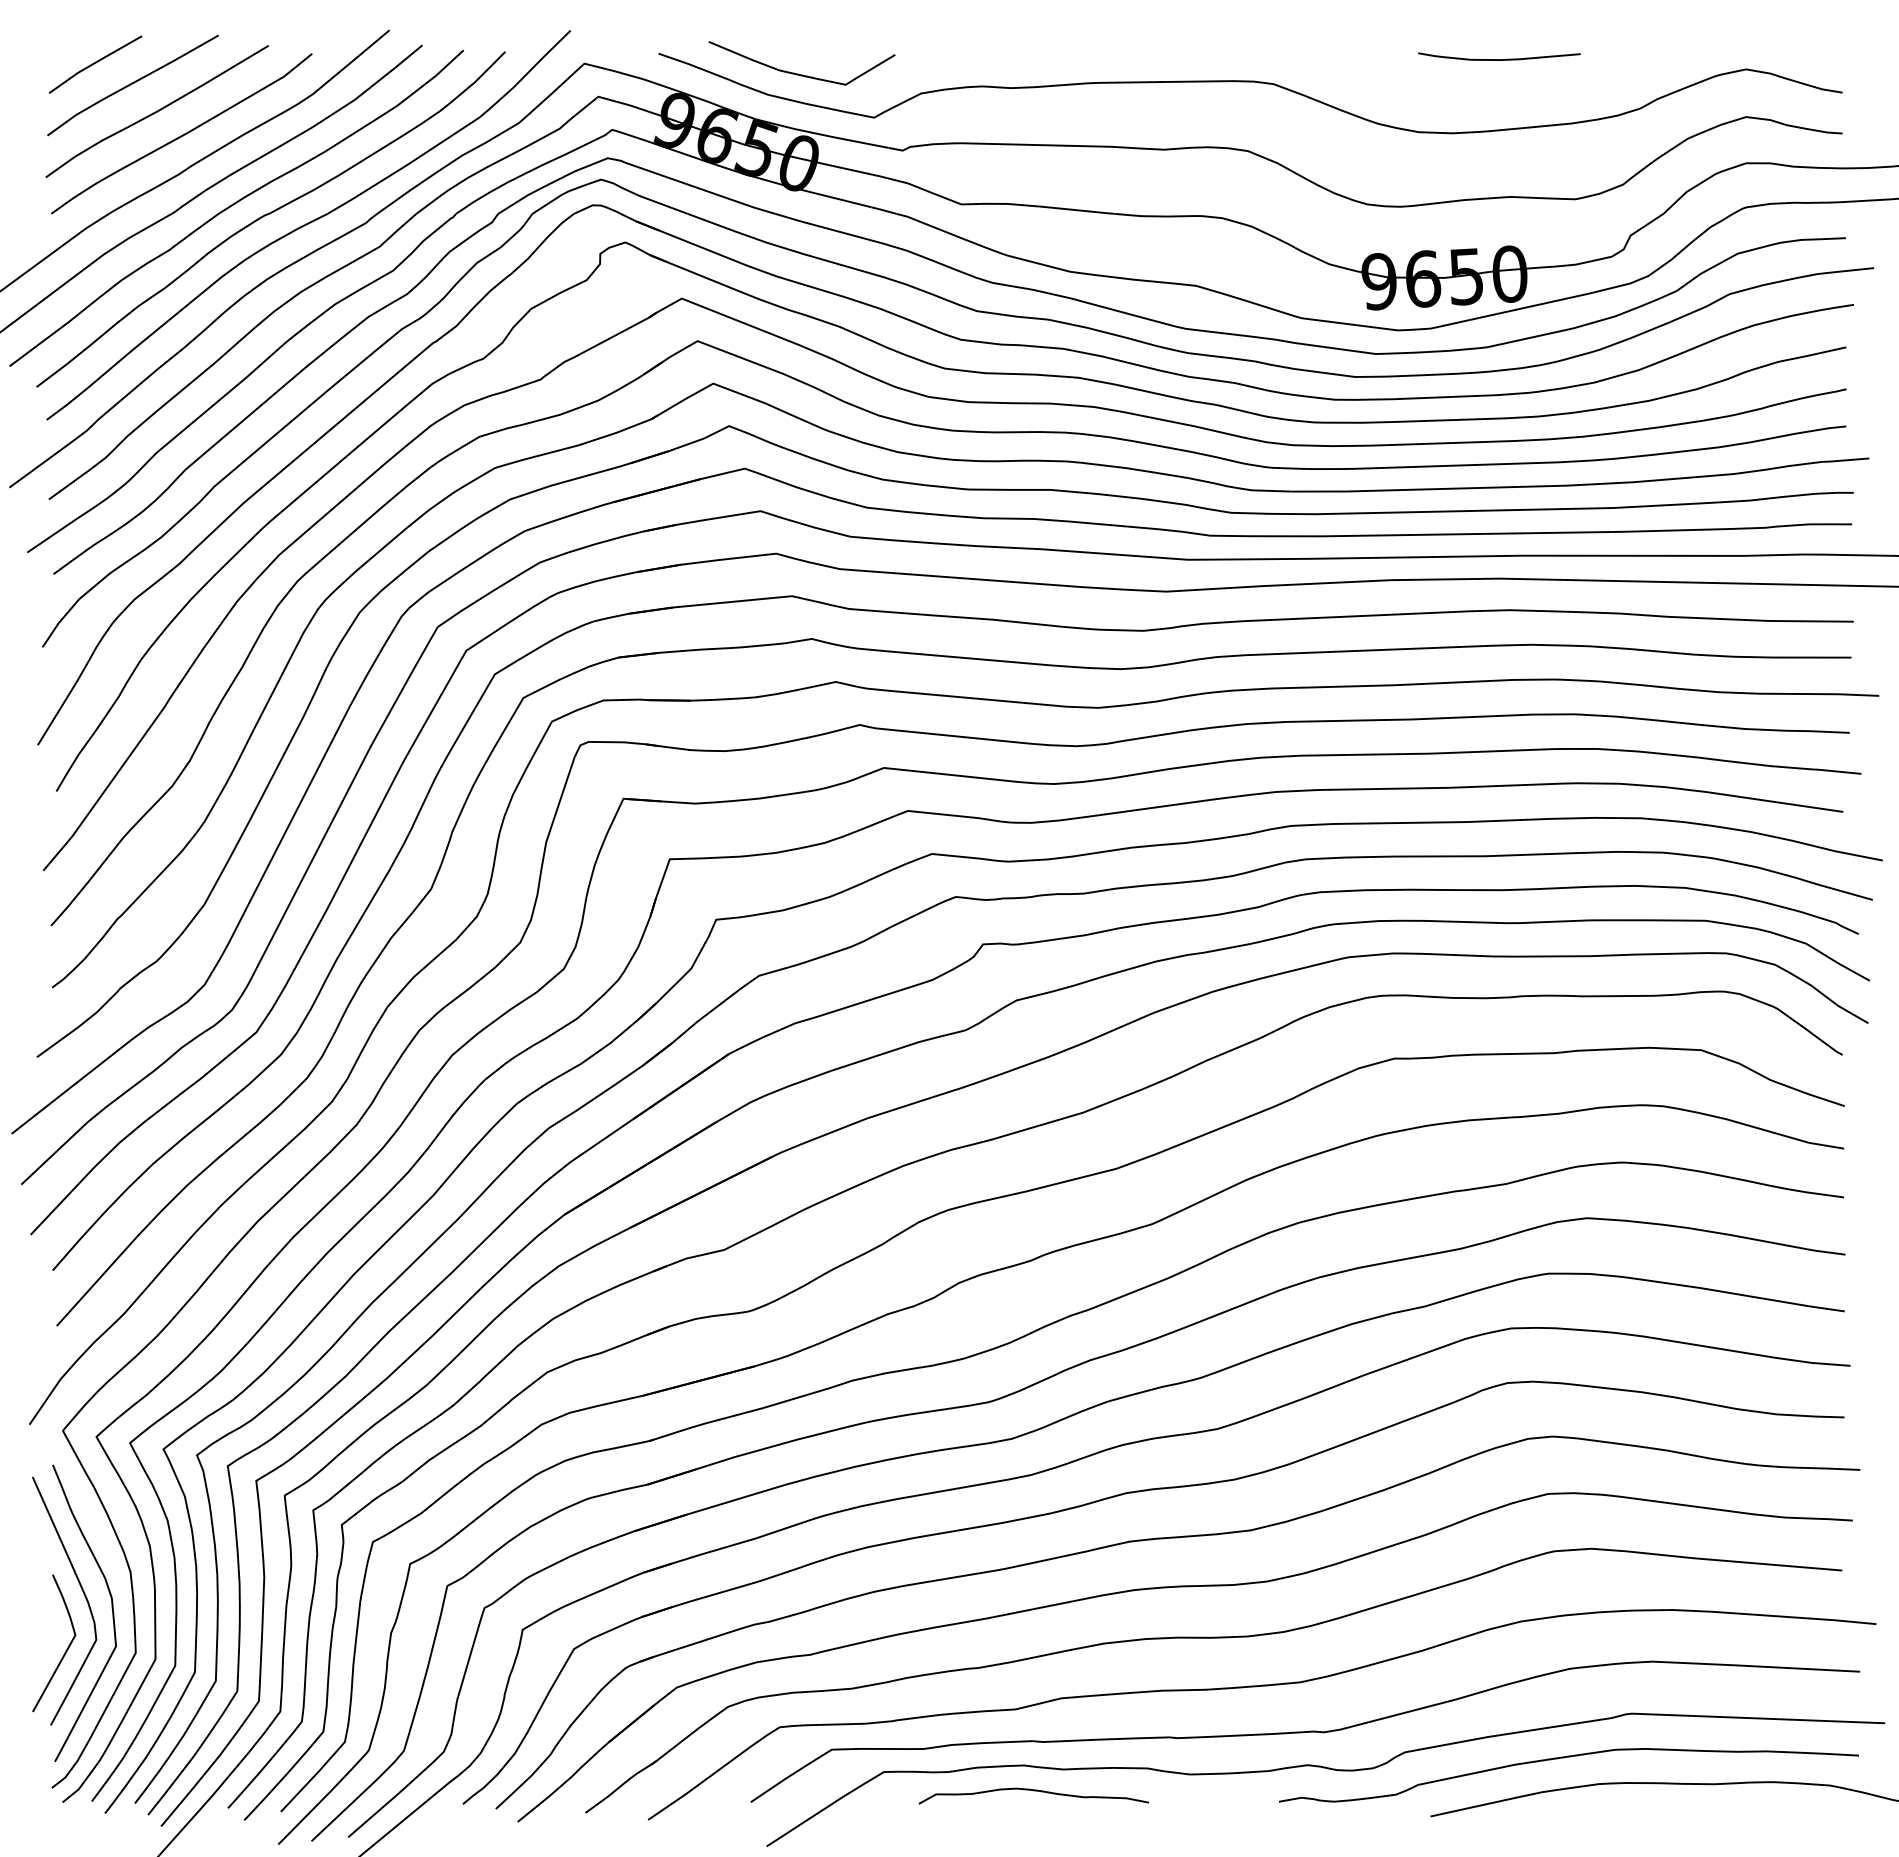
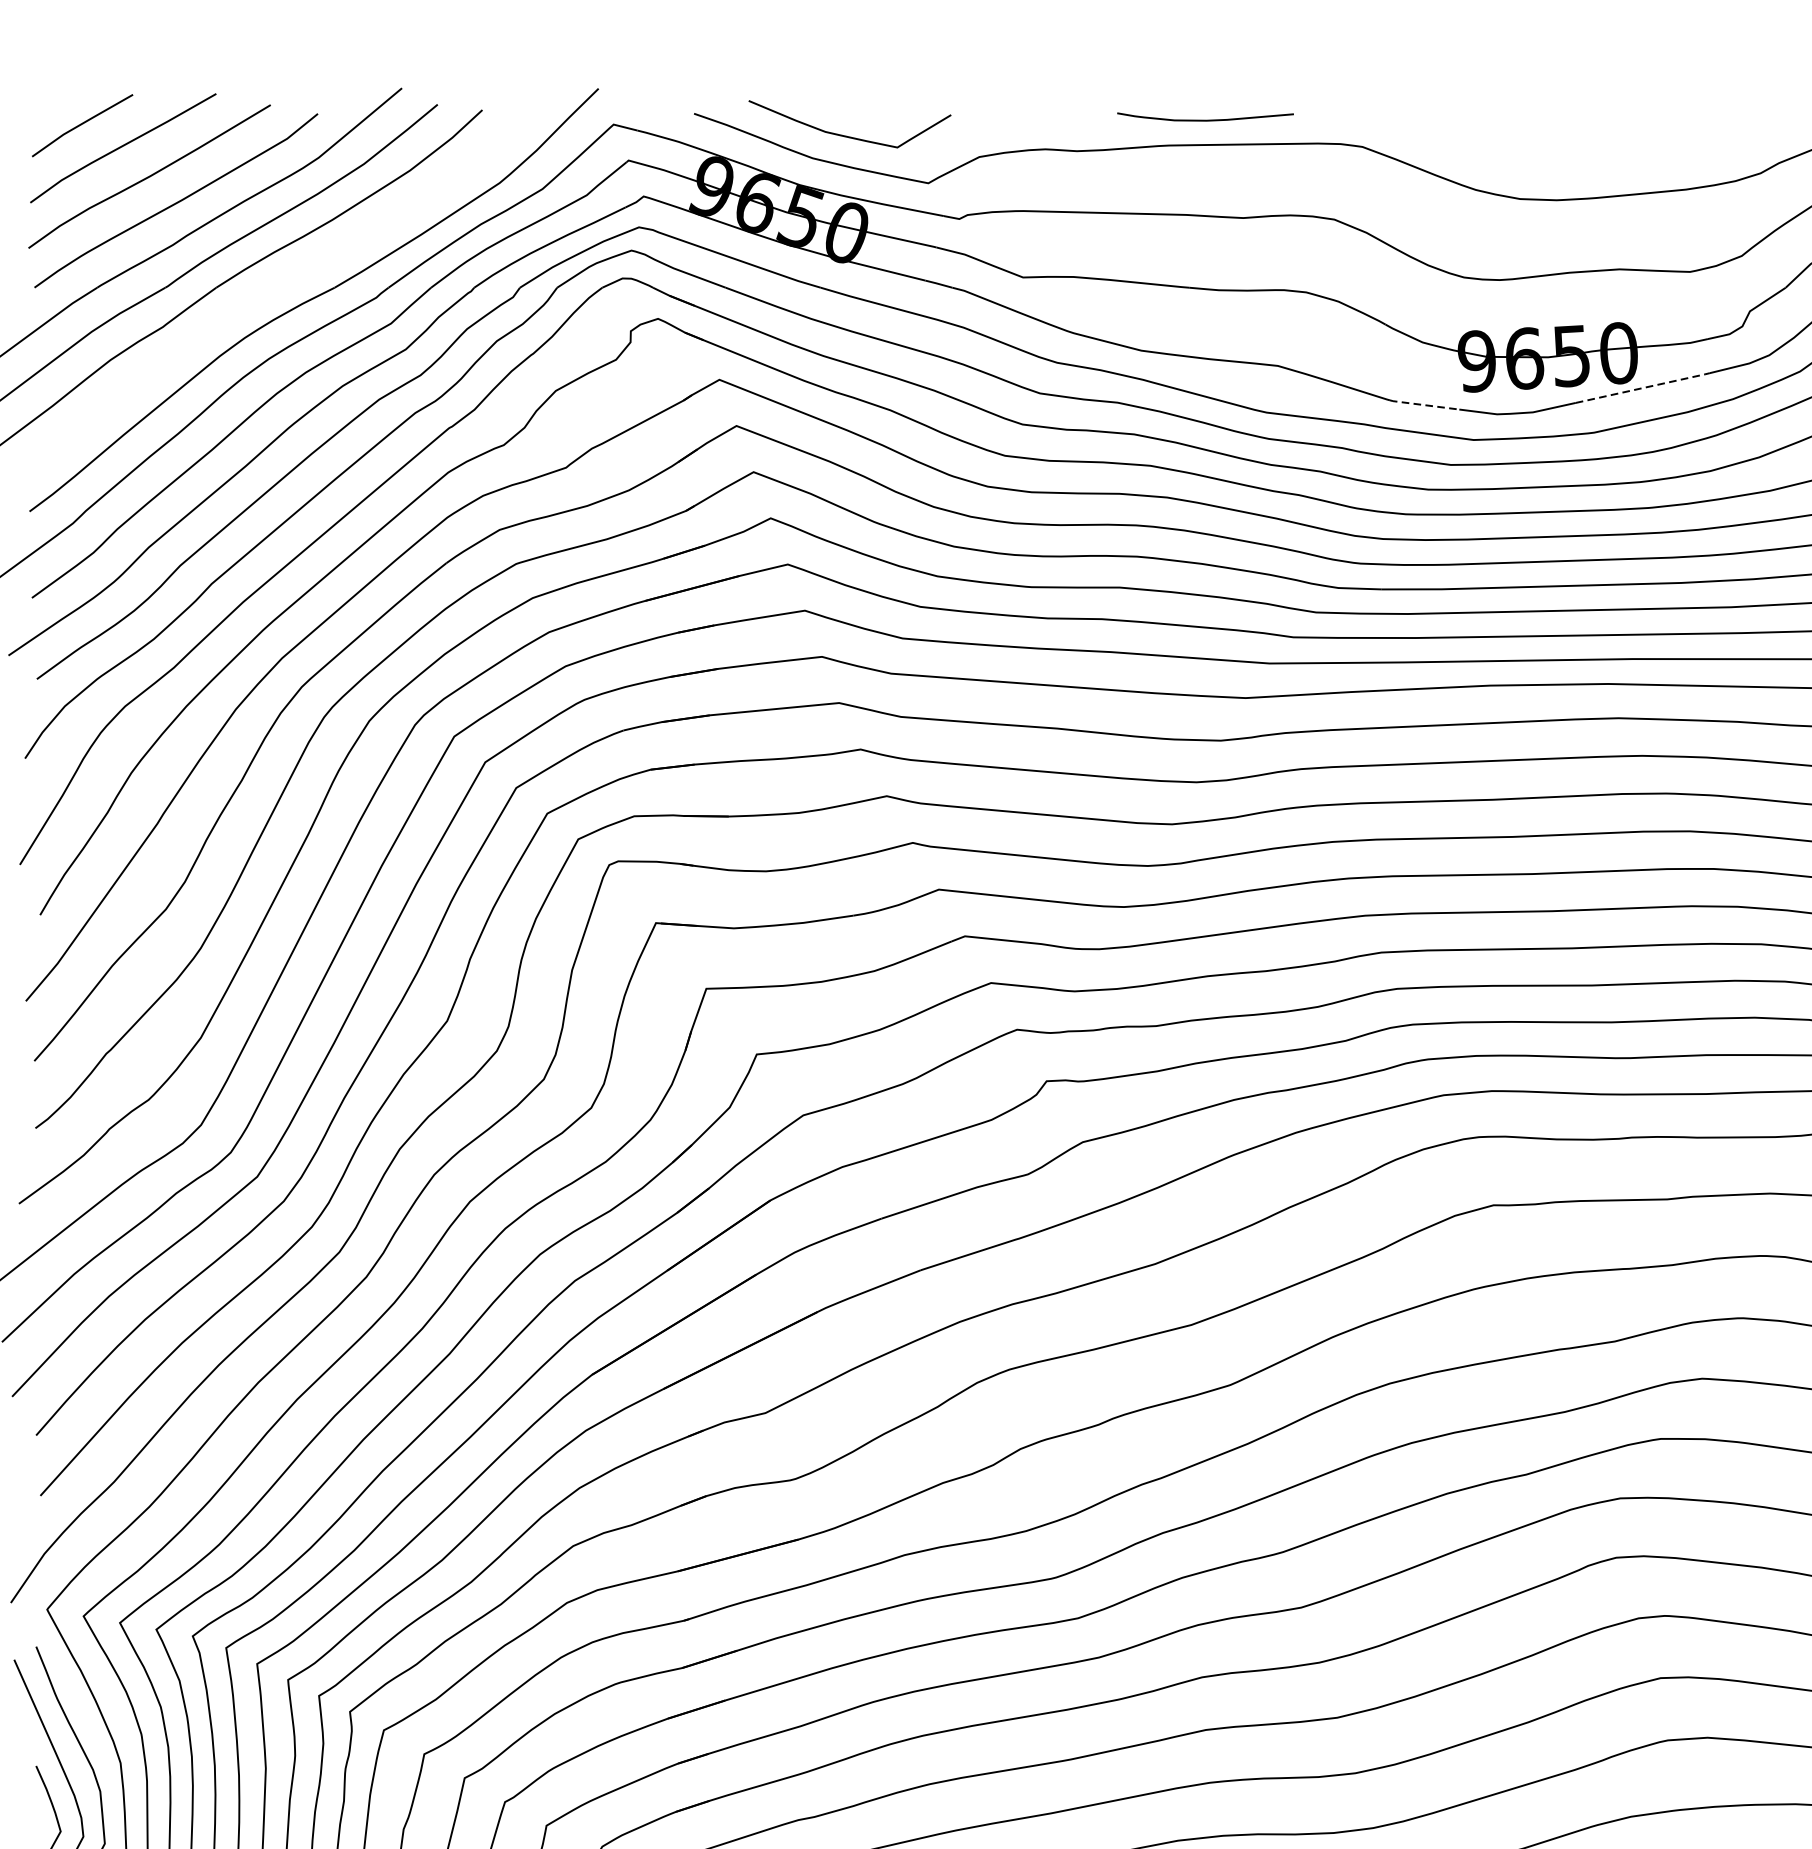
curve: (1499, 59) -> (1205, 120), moved
part: (270, 219) -> (272, 293), removed
line: (1532, 306) -> (1643, 388), solid -> dashed
line: (1330, 321) -> (1423, 404), solid -> dashed

